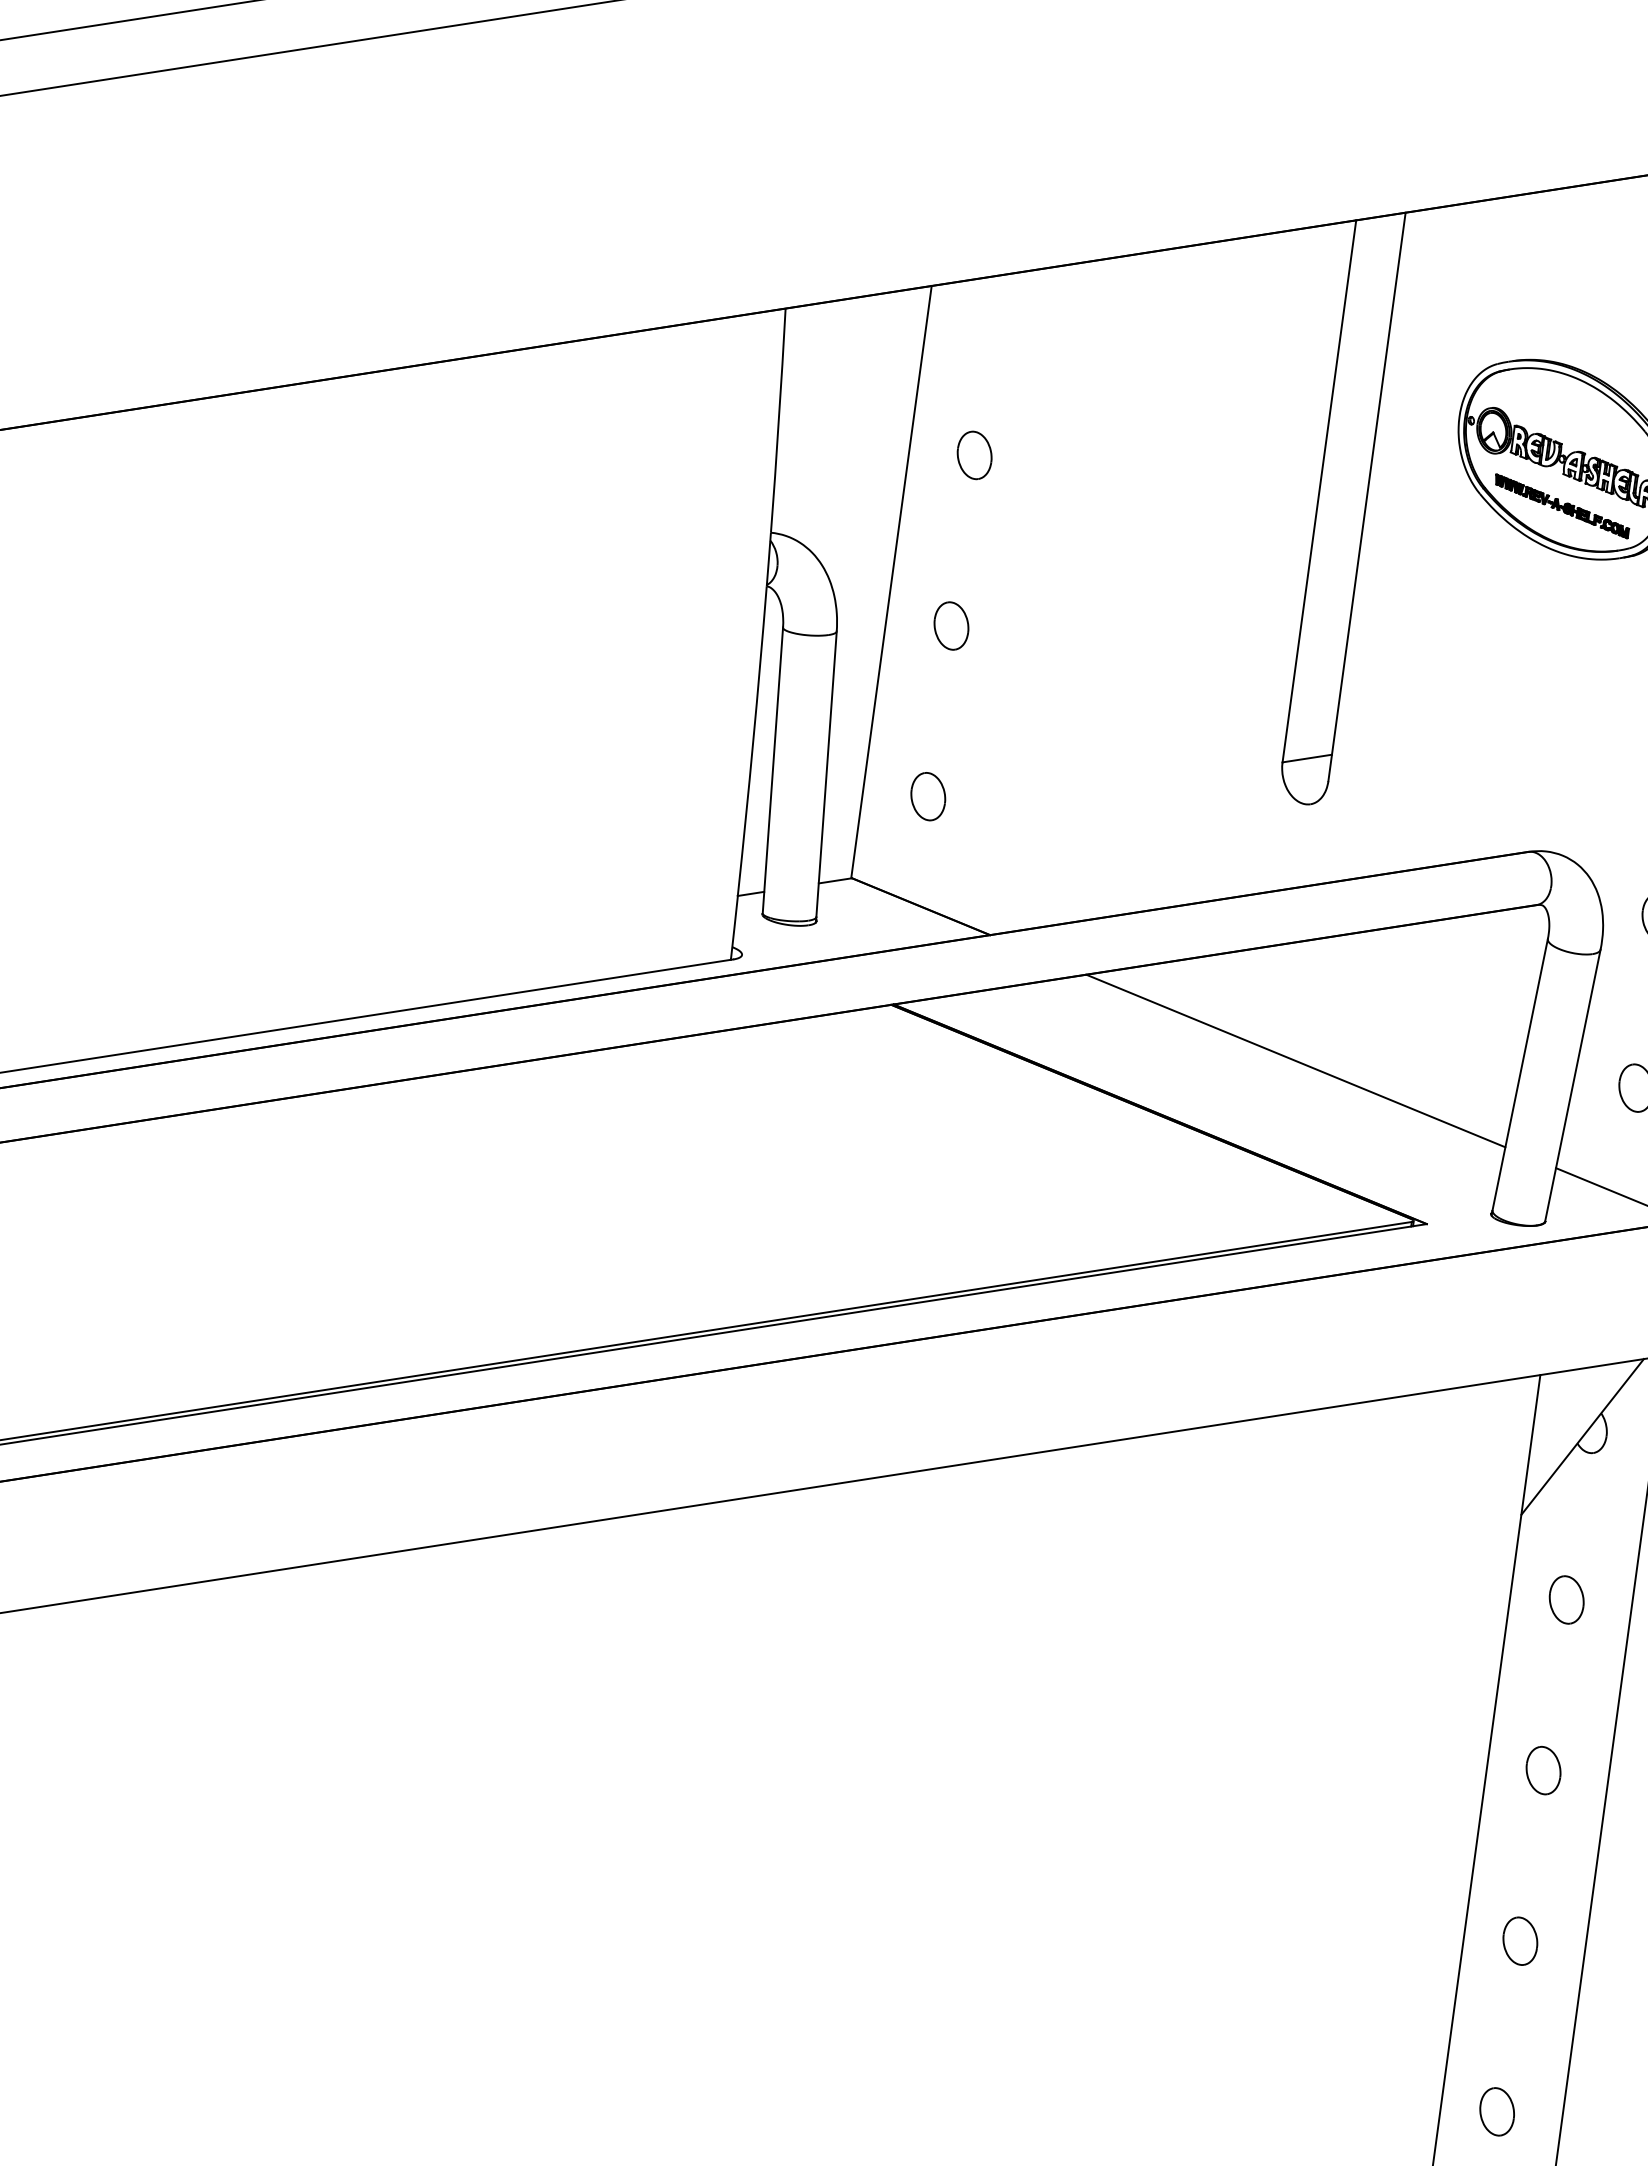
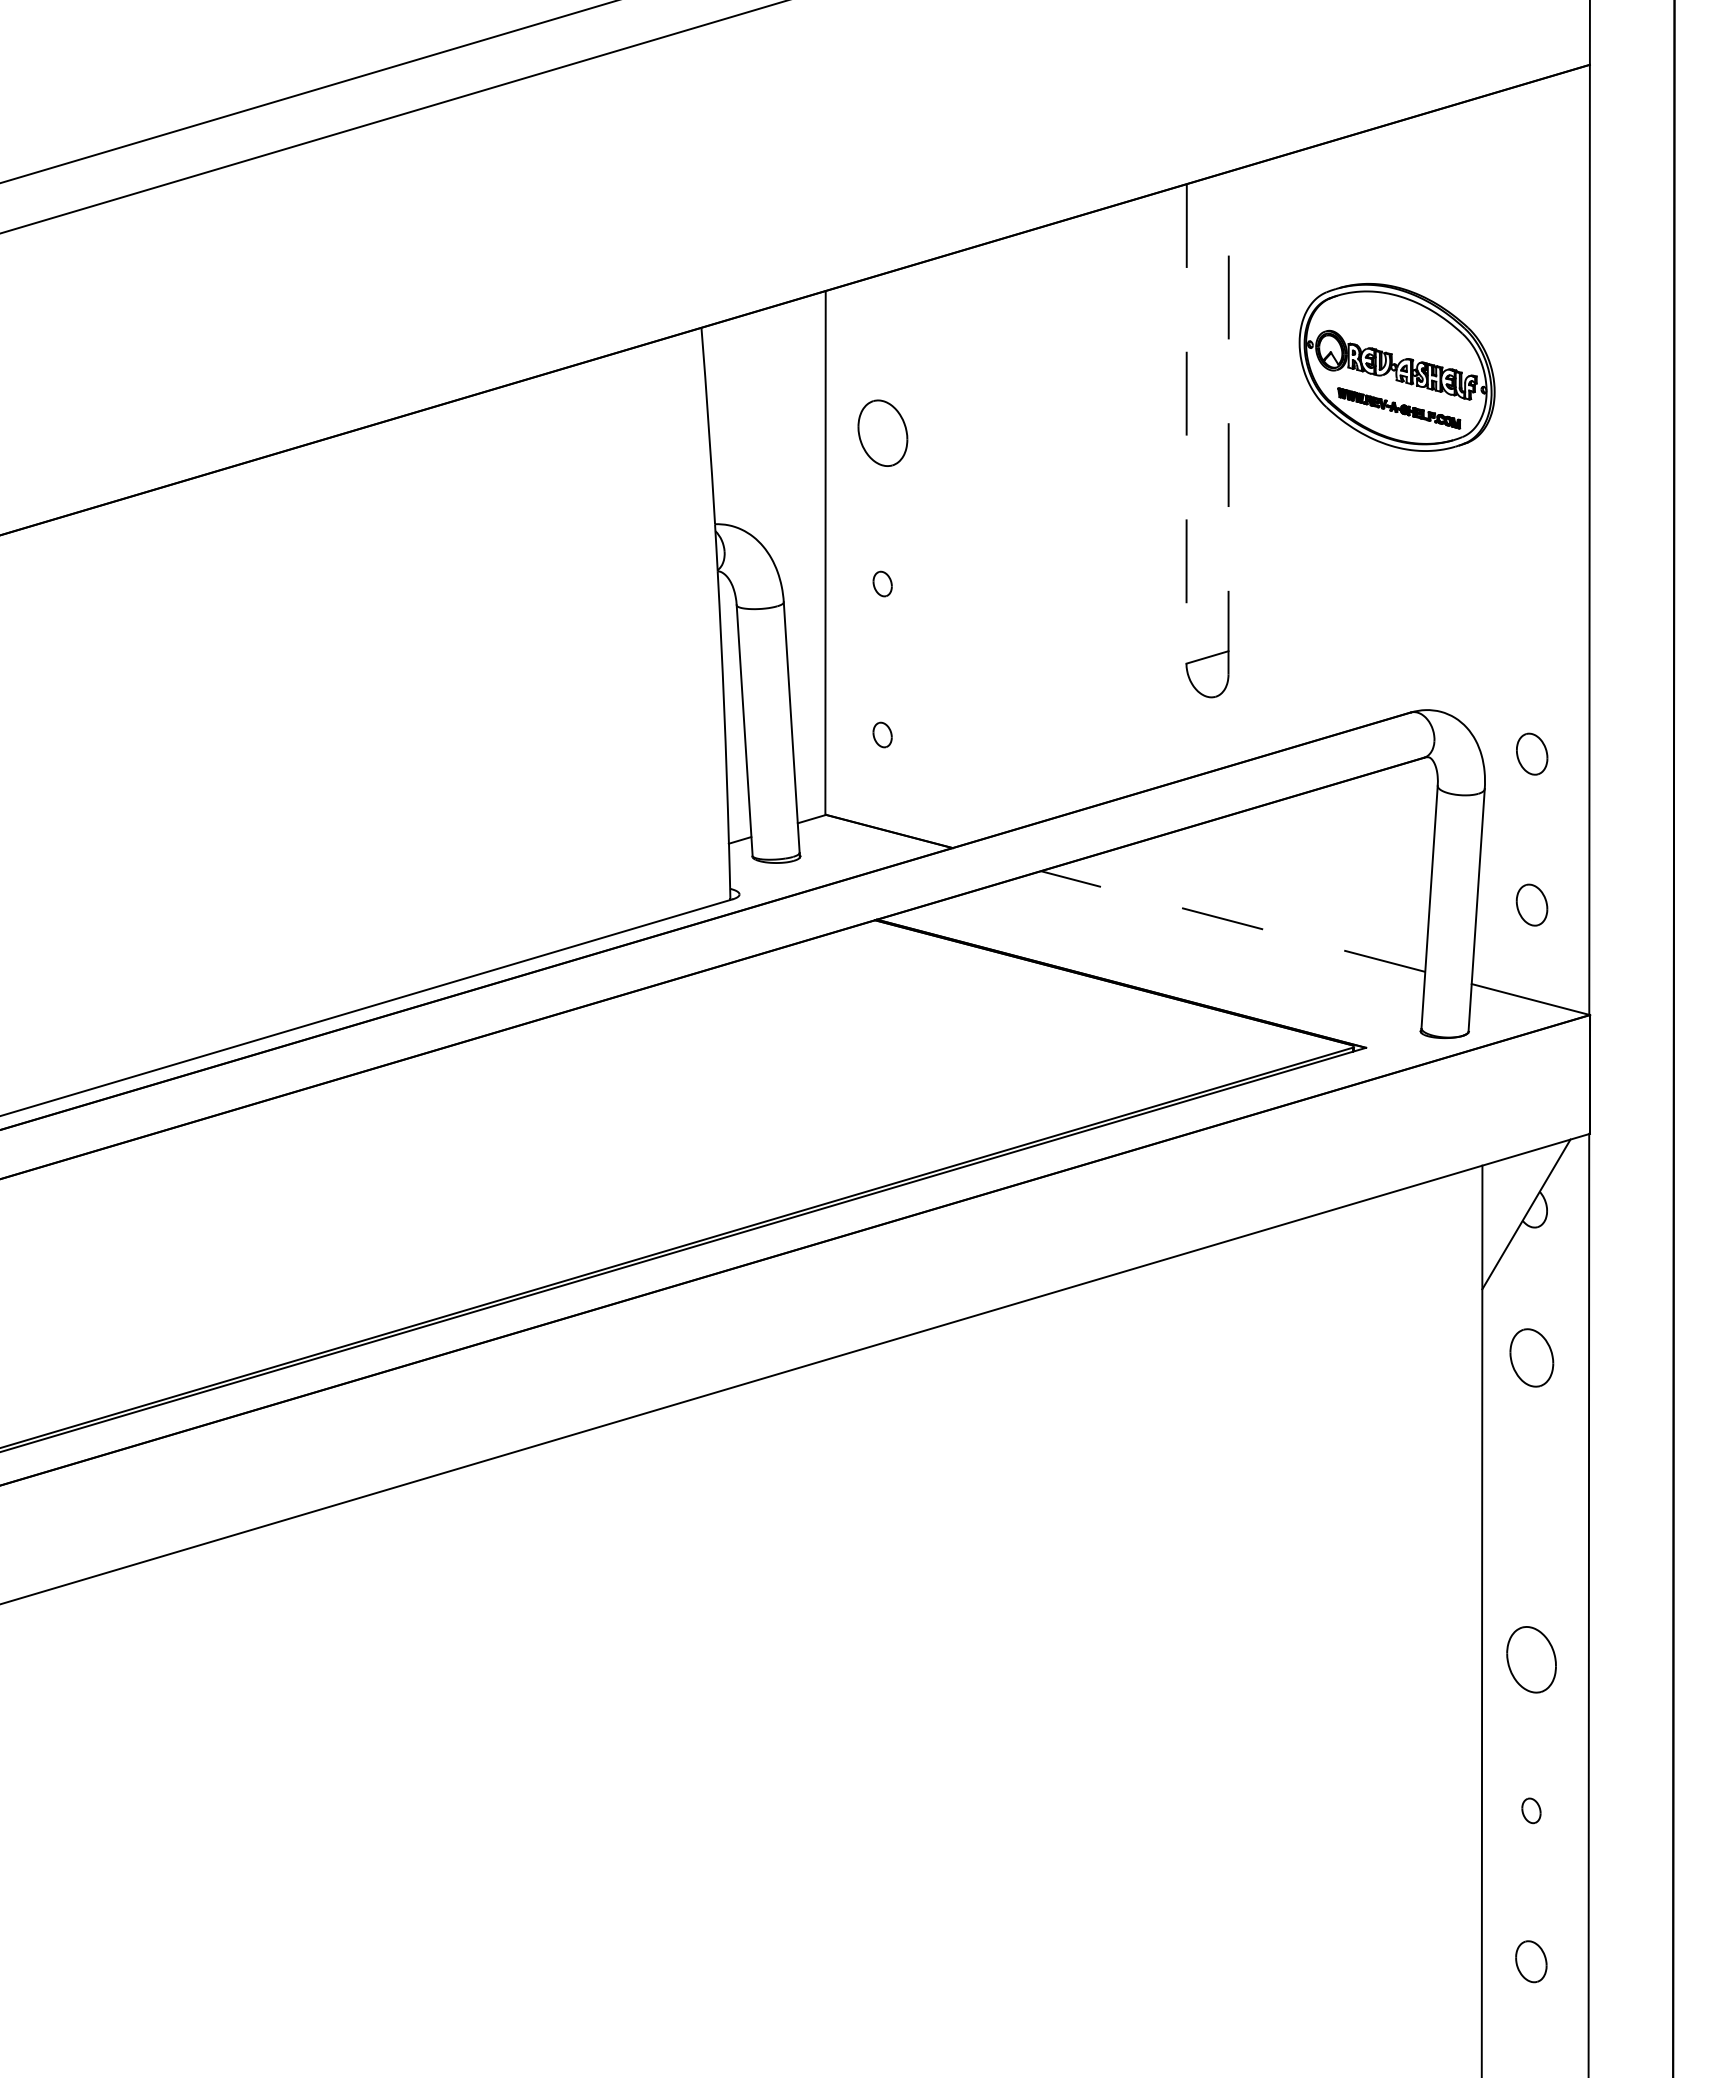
part: (974, 454) -> (882, 432), size x1.6
line: (1319, 490) -> (1186, 423), solid -> dashed
line: (1366, 496) -> (1228, 422), solid -> dashed
part: (951, 625) -> (882, 583), size x0.6
part: (928, 795) -> (882, 734), size x0.6
line: (1296, 1061) -> (1233, 921), solid -> dashed
part: (1566, 1599) -> (1531, 1357), size x1.4
part: (1543, 1770) -> (1531, 1508), removed
part: (1520, 1940) -> (1531, 1659), size x1.6
part: (1497, 2111) -> (1531, 1810), size x0.6

